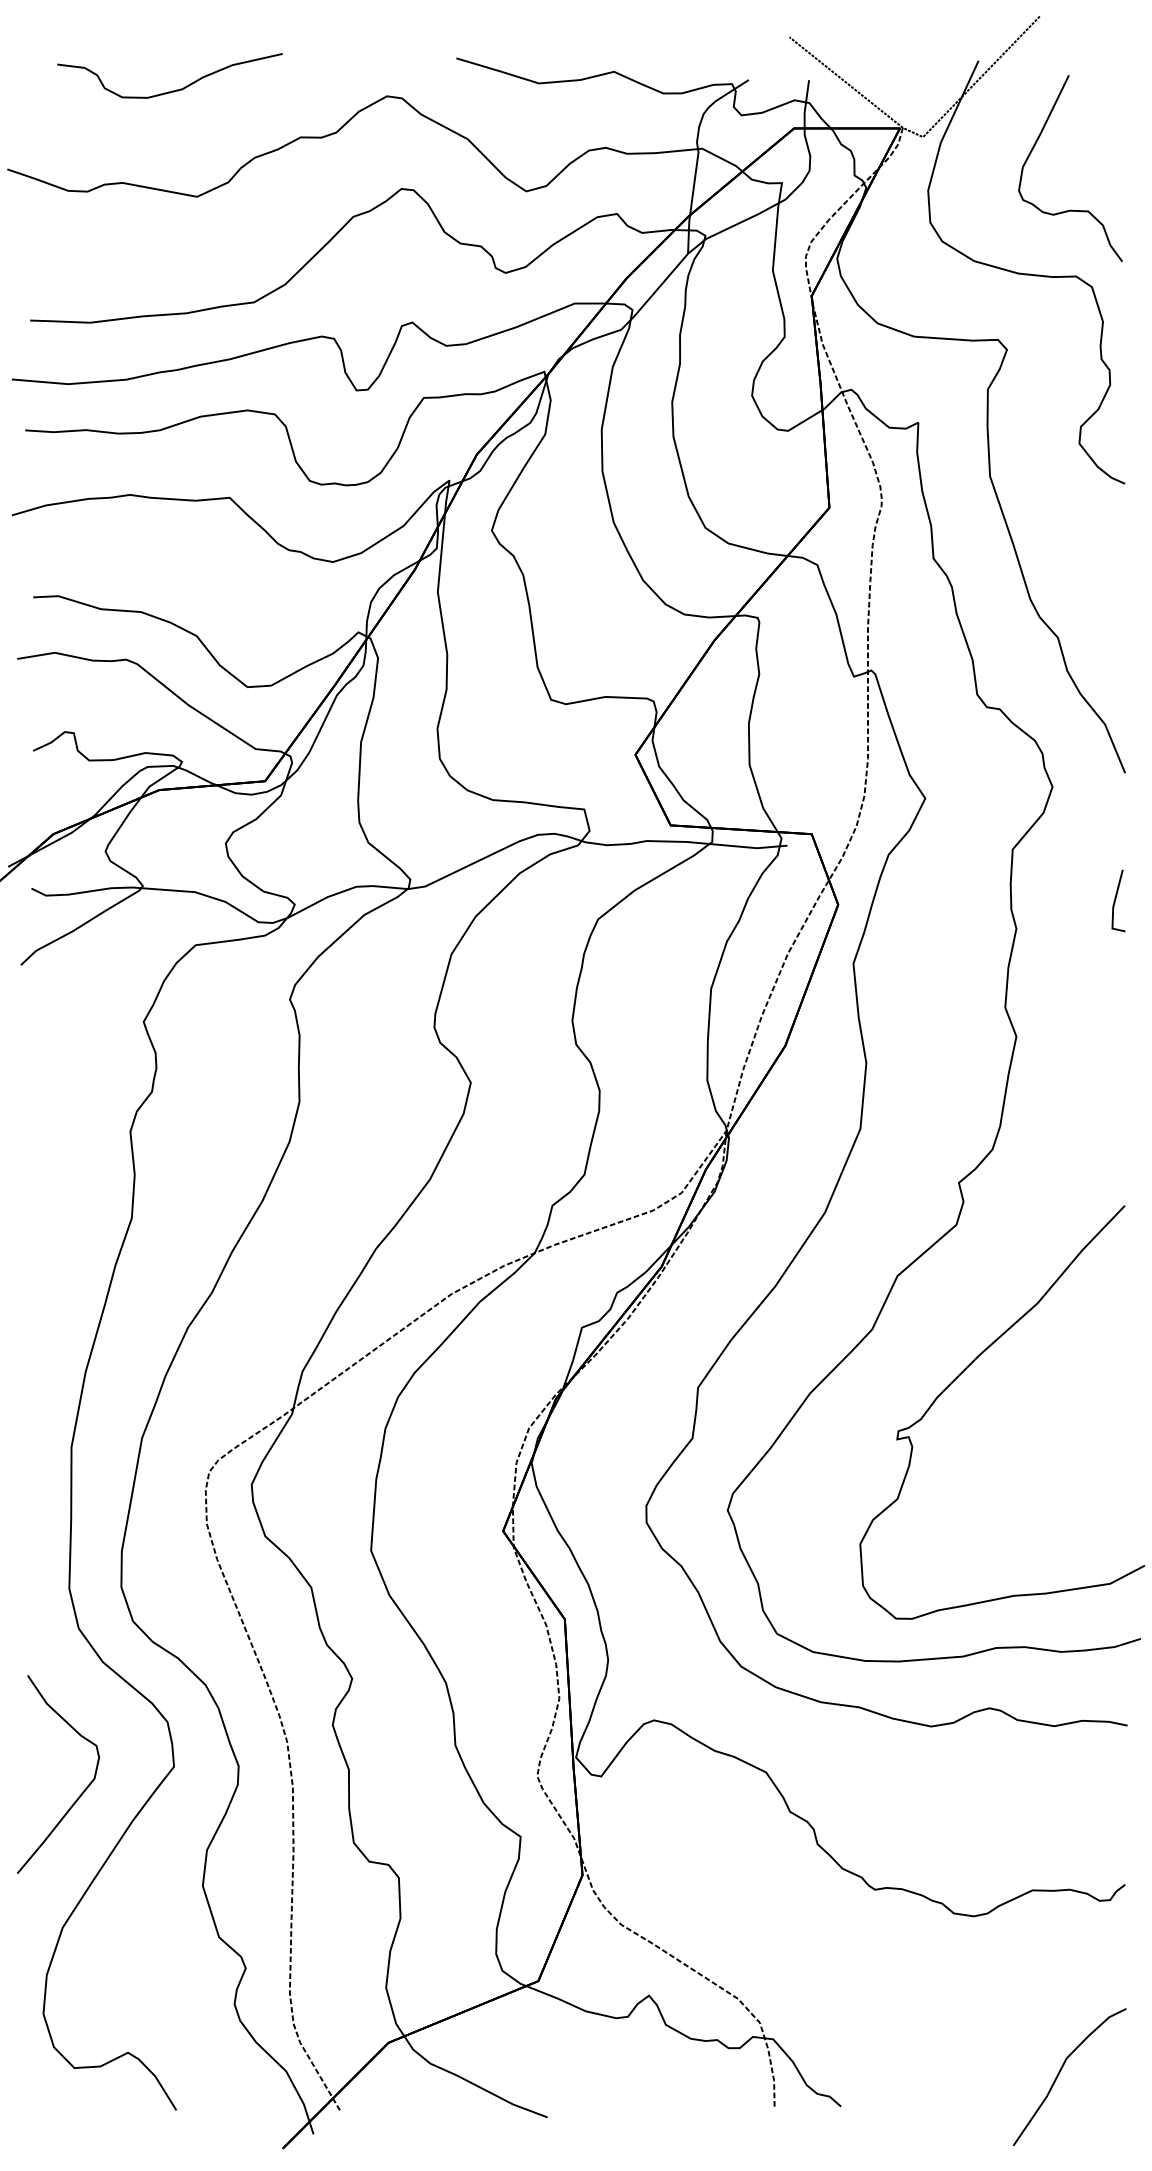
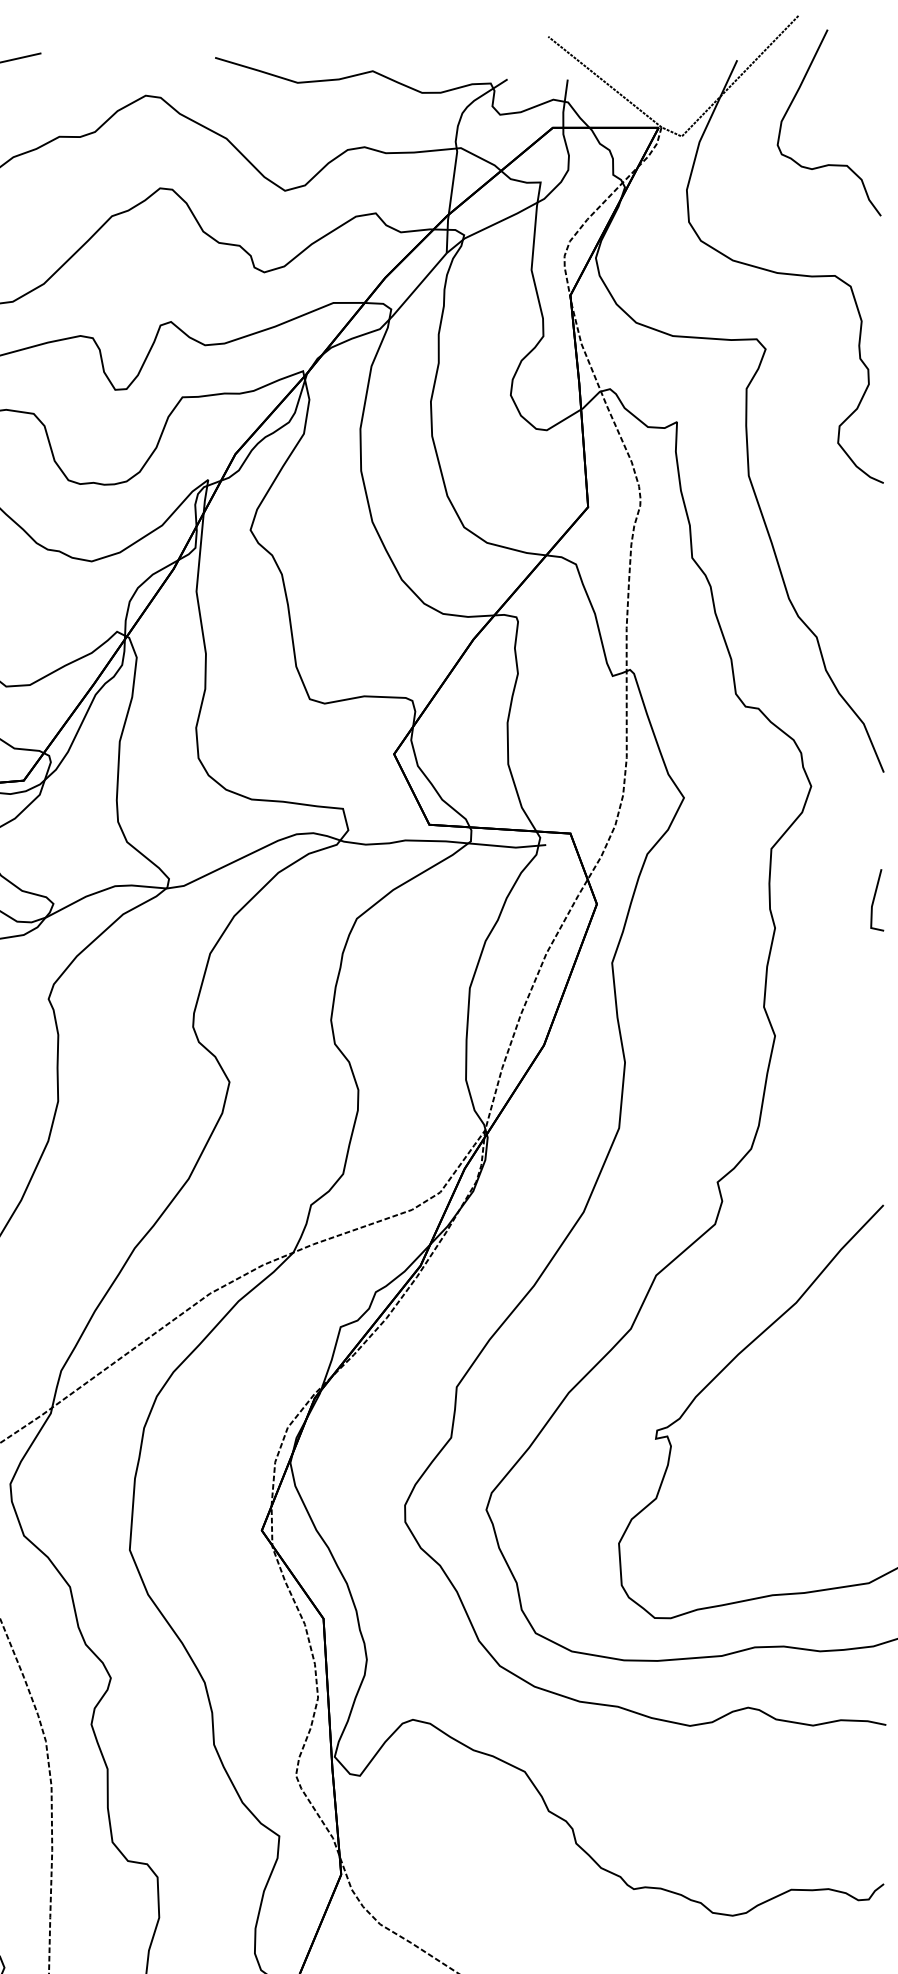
part: (1070, 209) -> (829, 163), moved

